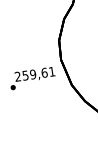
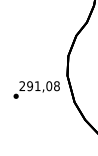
text: (38, 74) -> (43, 86), 259,61 -> 291,08

